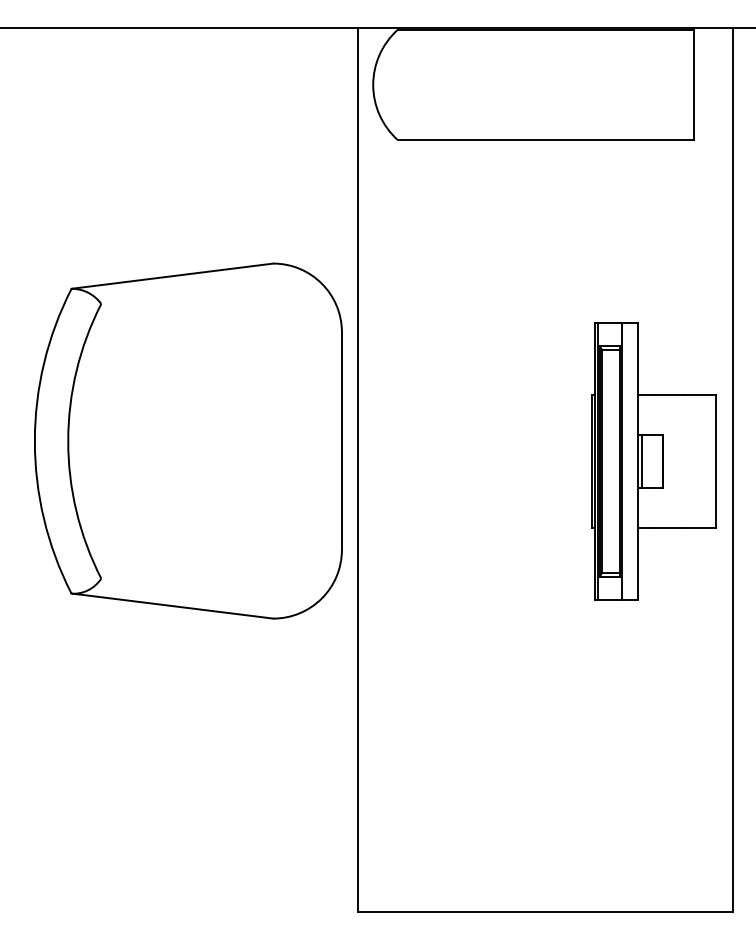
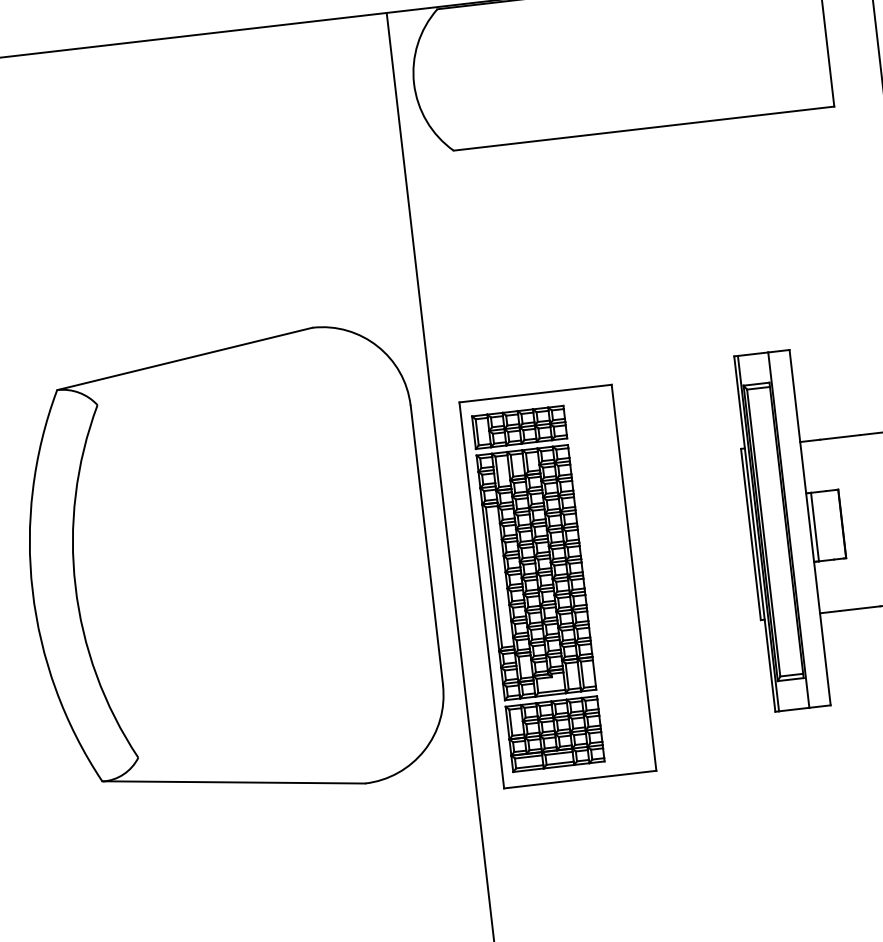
part: (438, 484) -> (557, 586), added

